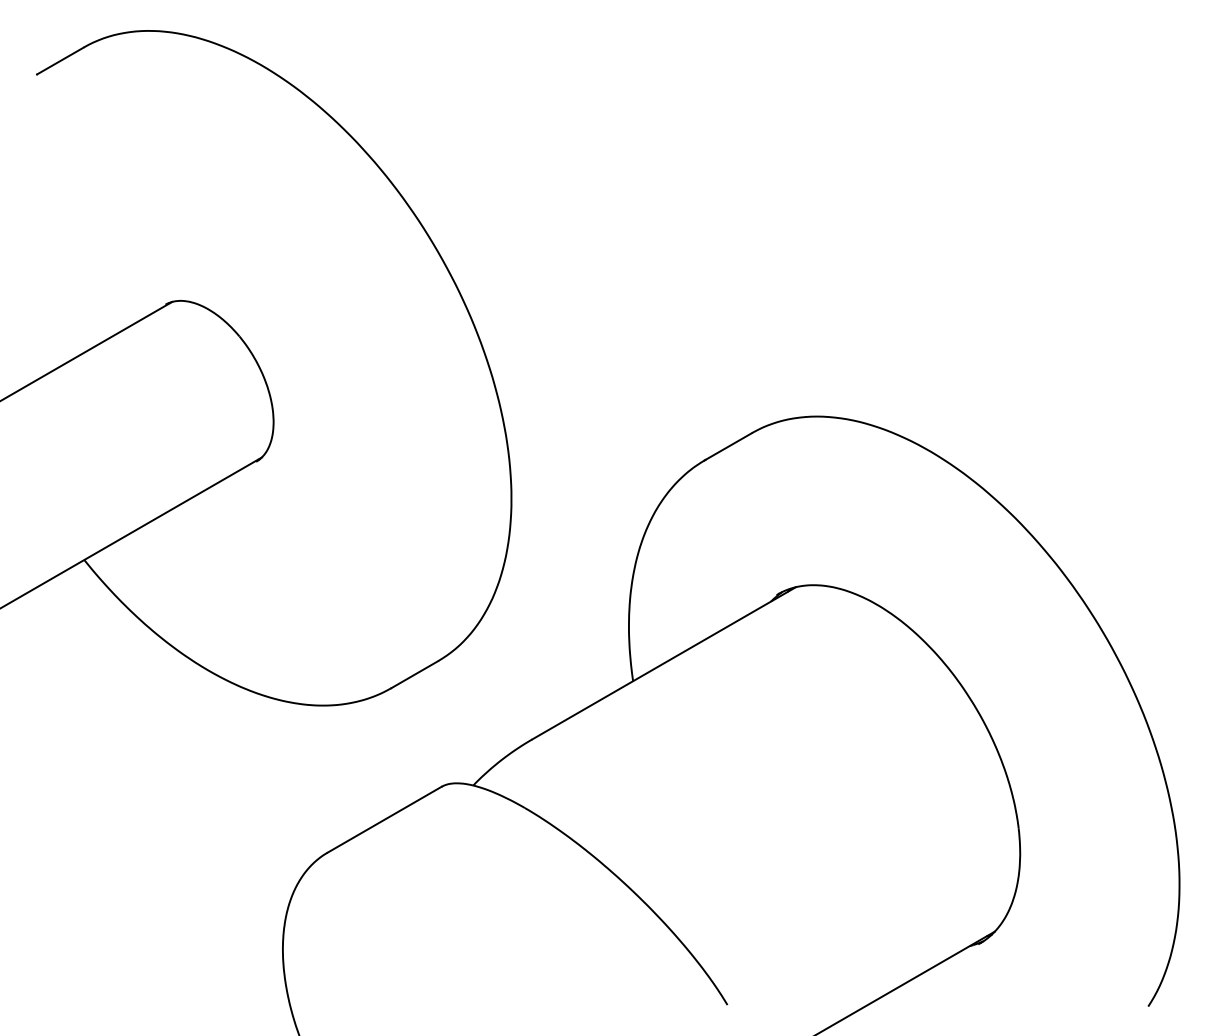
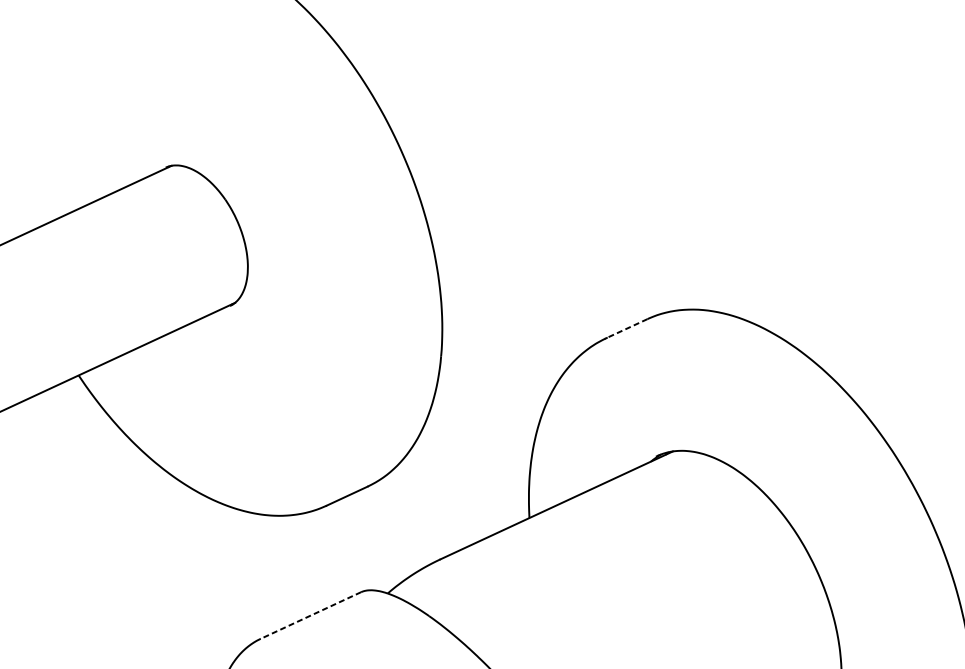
line: (728, 446) -> (626, 328), solid -> dashed
line: (384, 819) -> (310, 615), solid -> dashed

